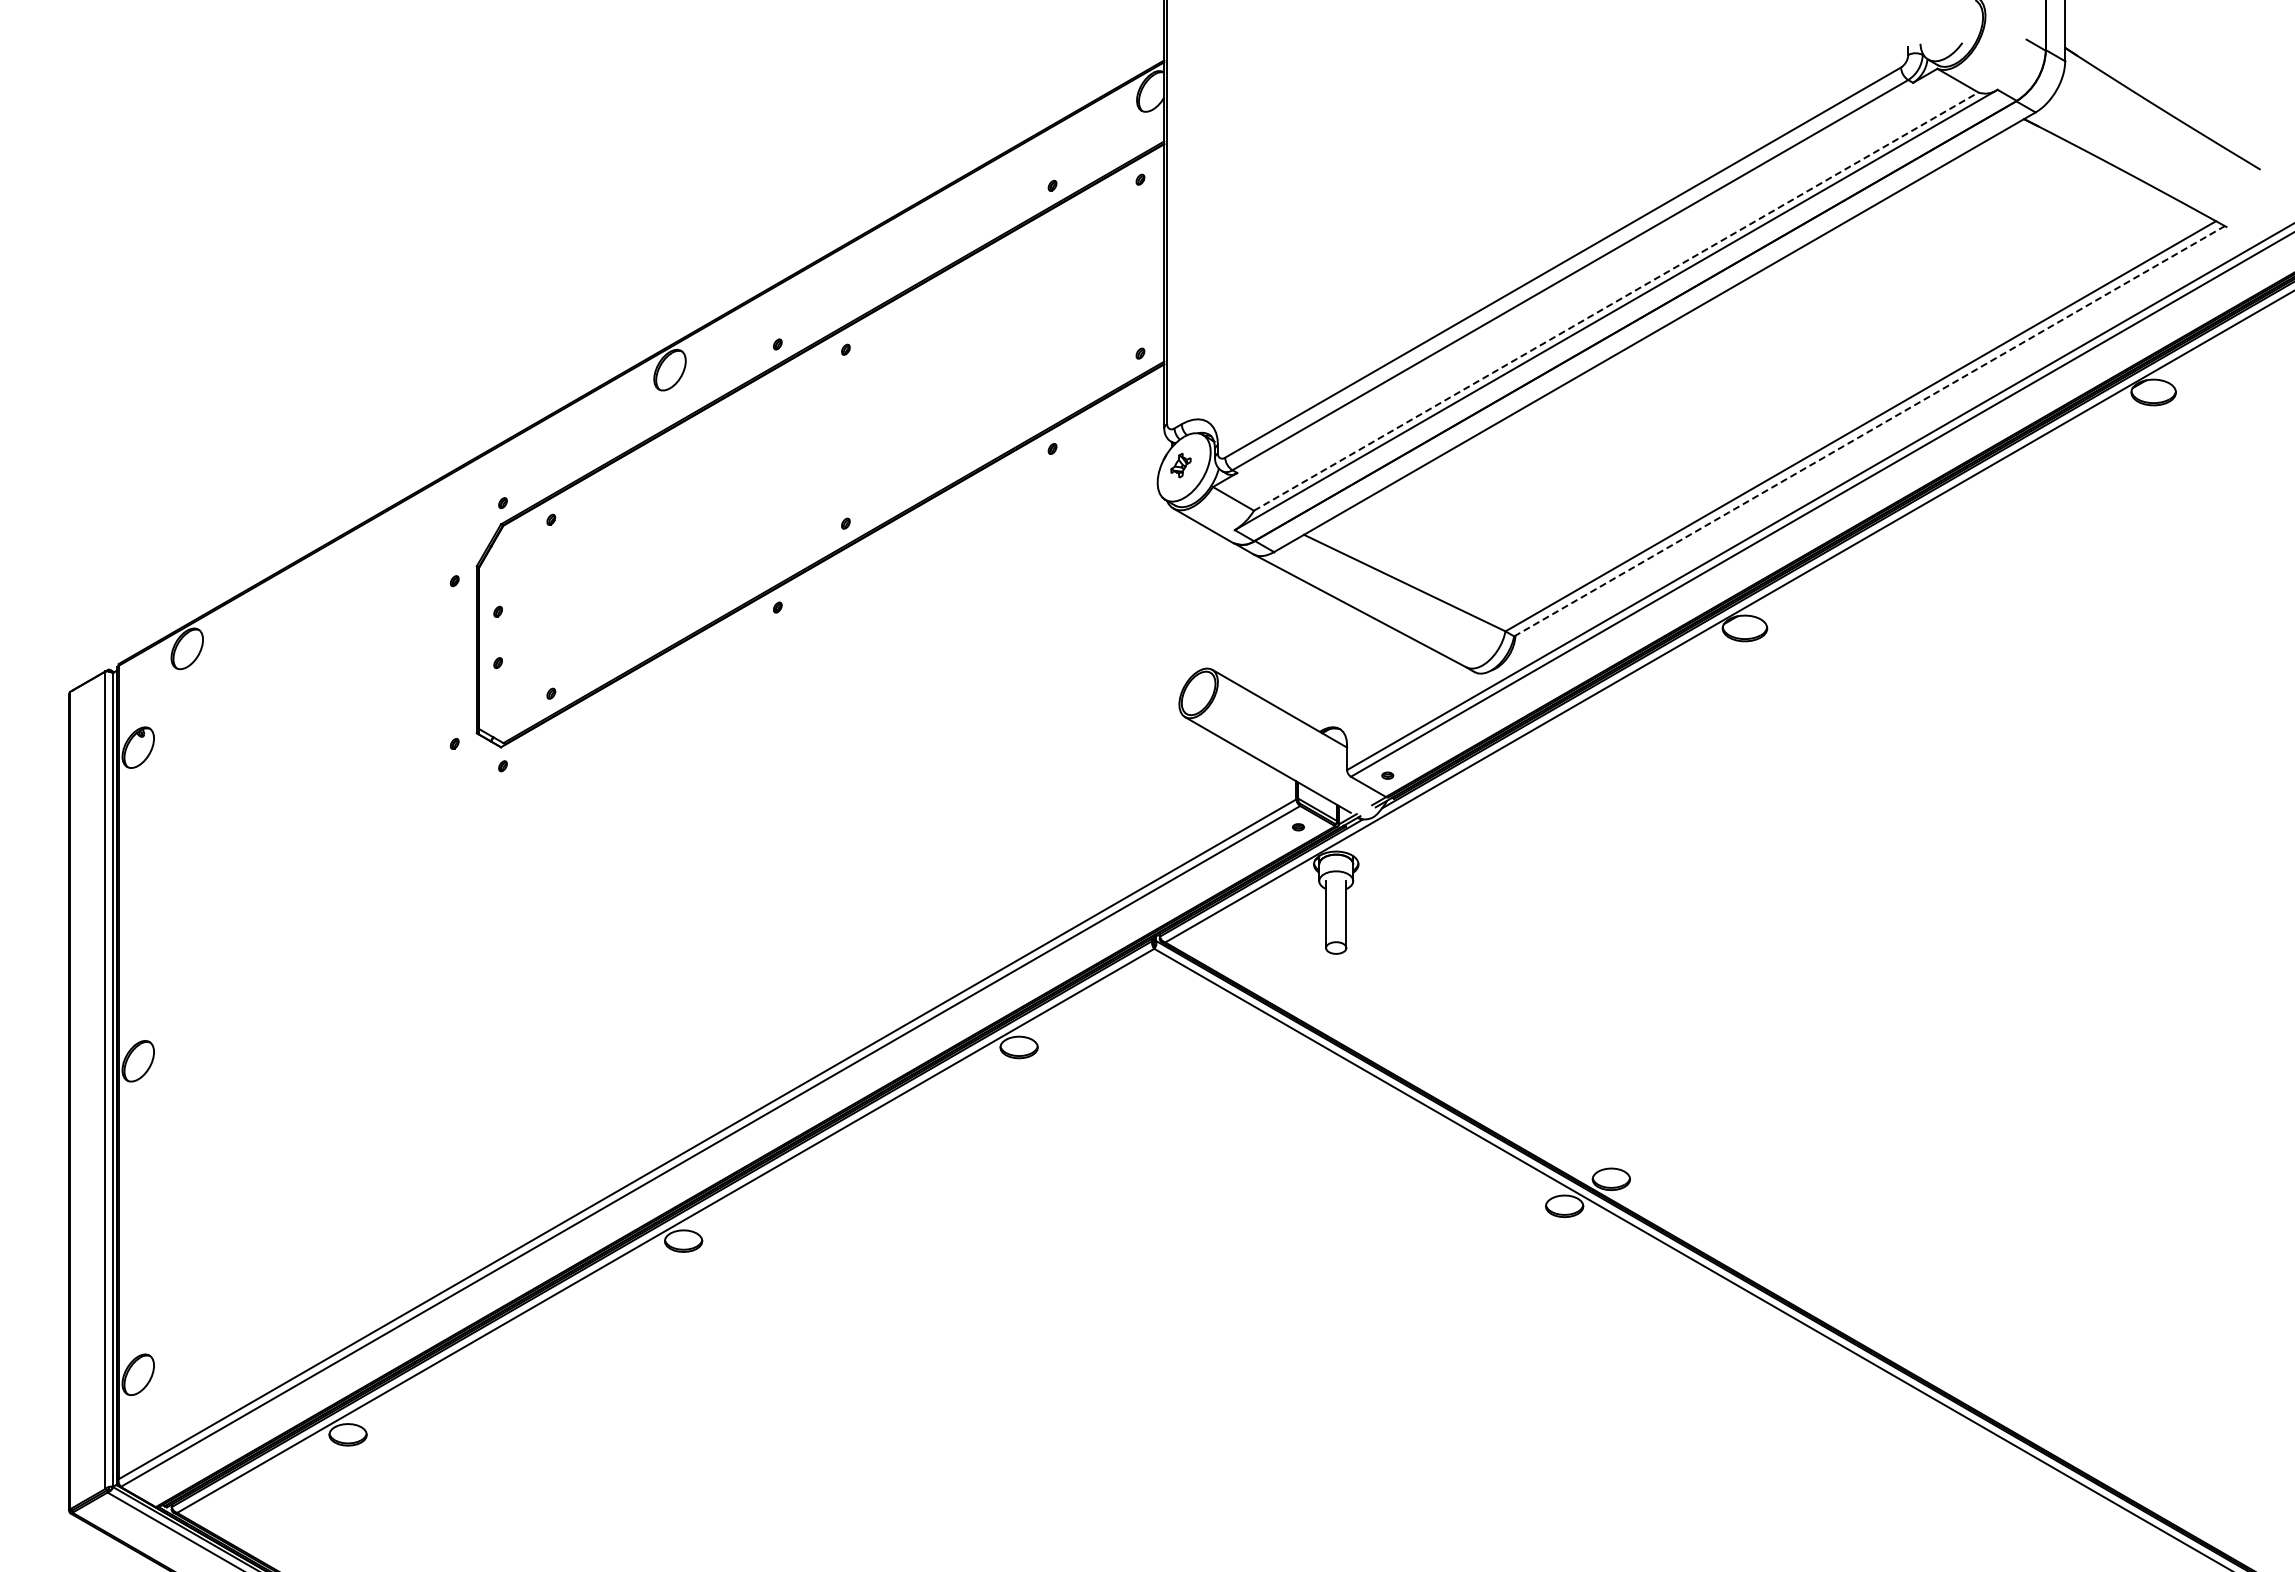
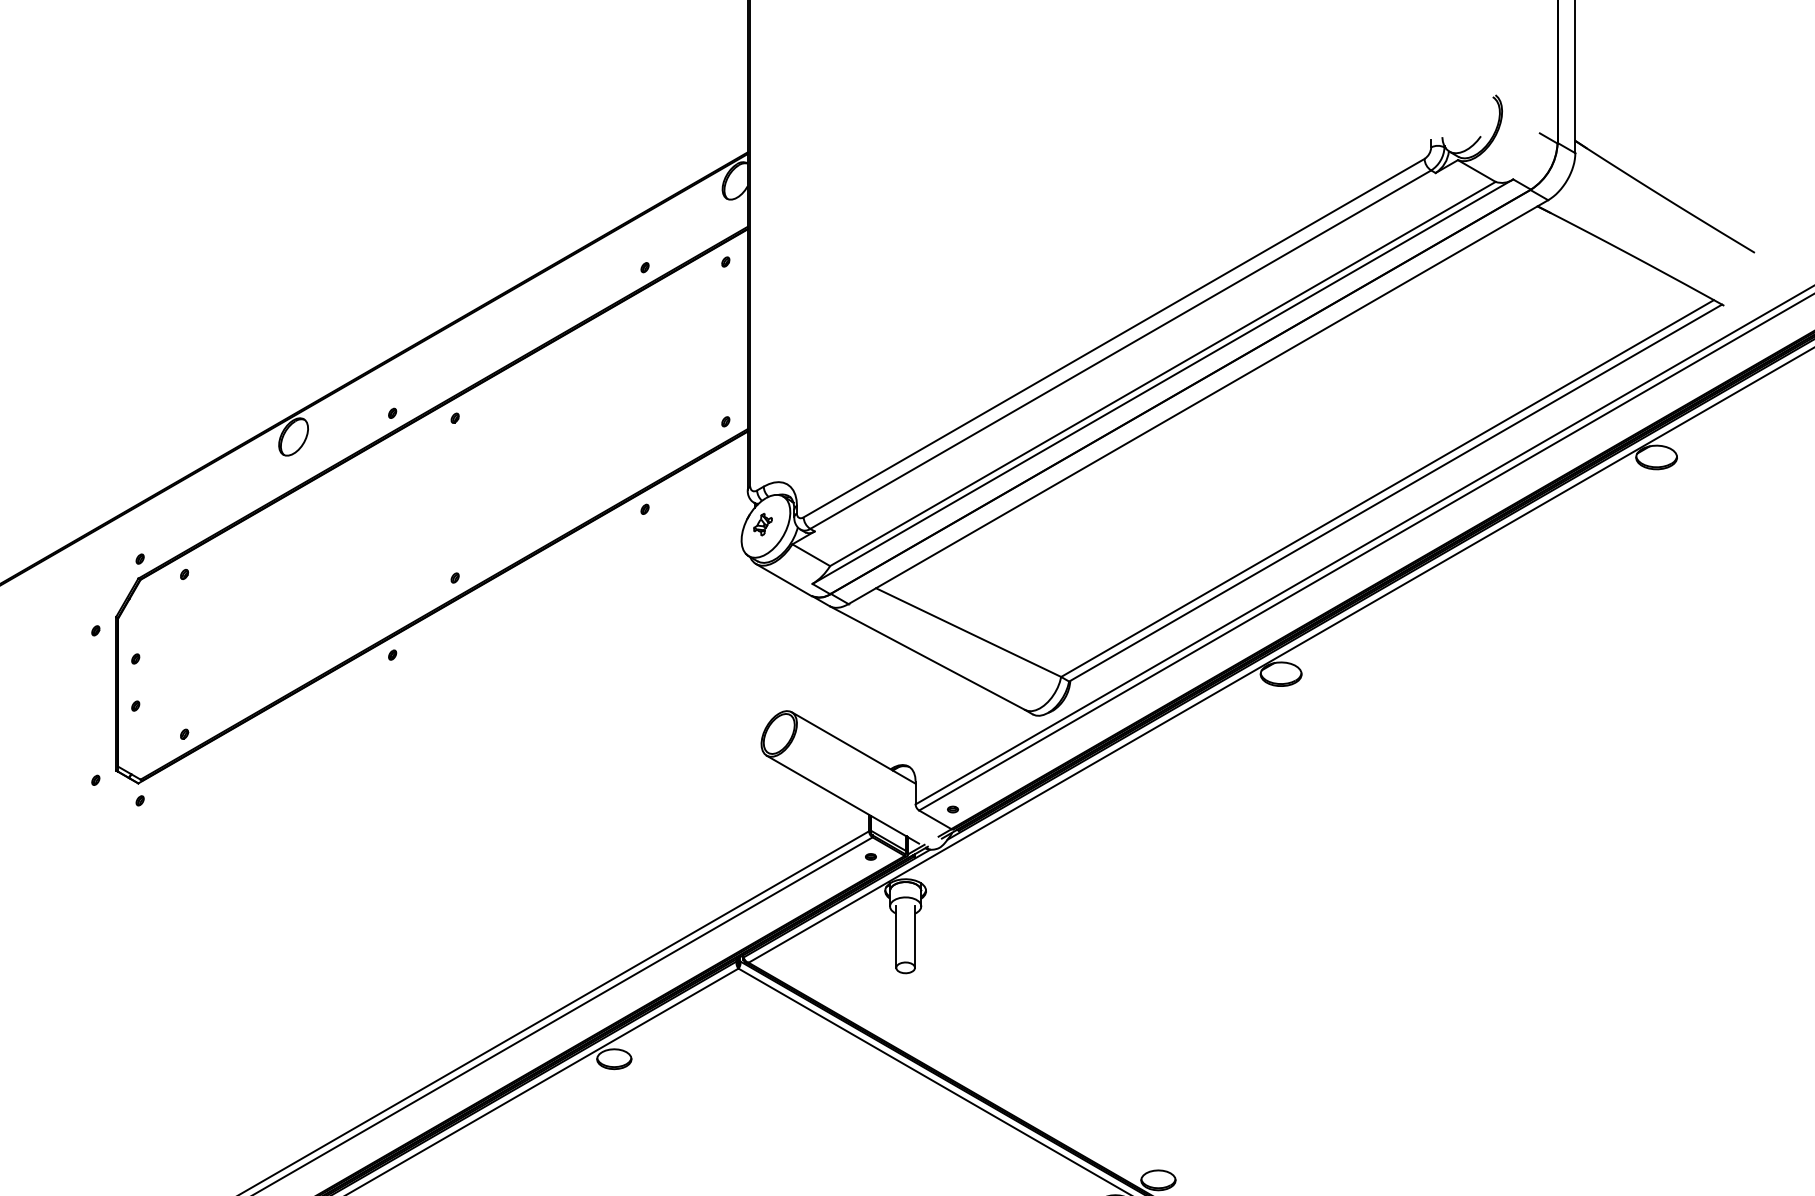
line: (1616, 301) -> (1163, 373), dashed -> solid
line: (1870, 431) -> (1396, 493), dashed -> solid

